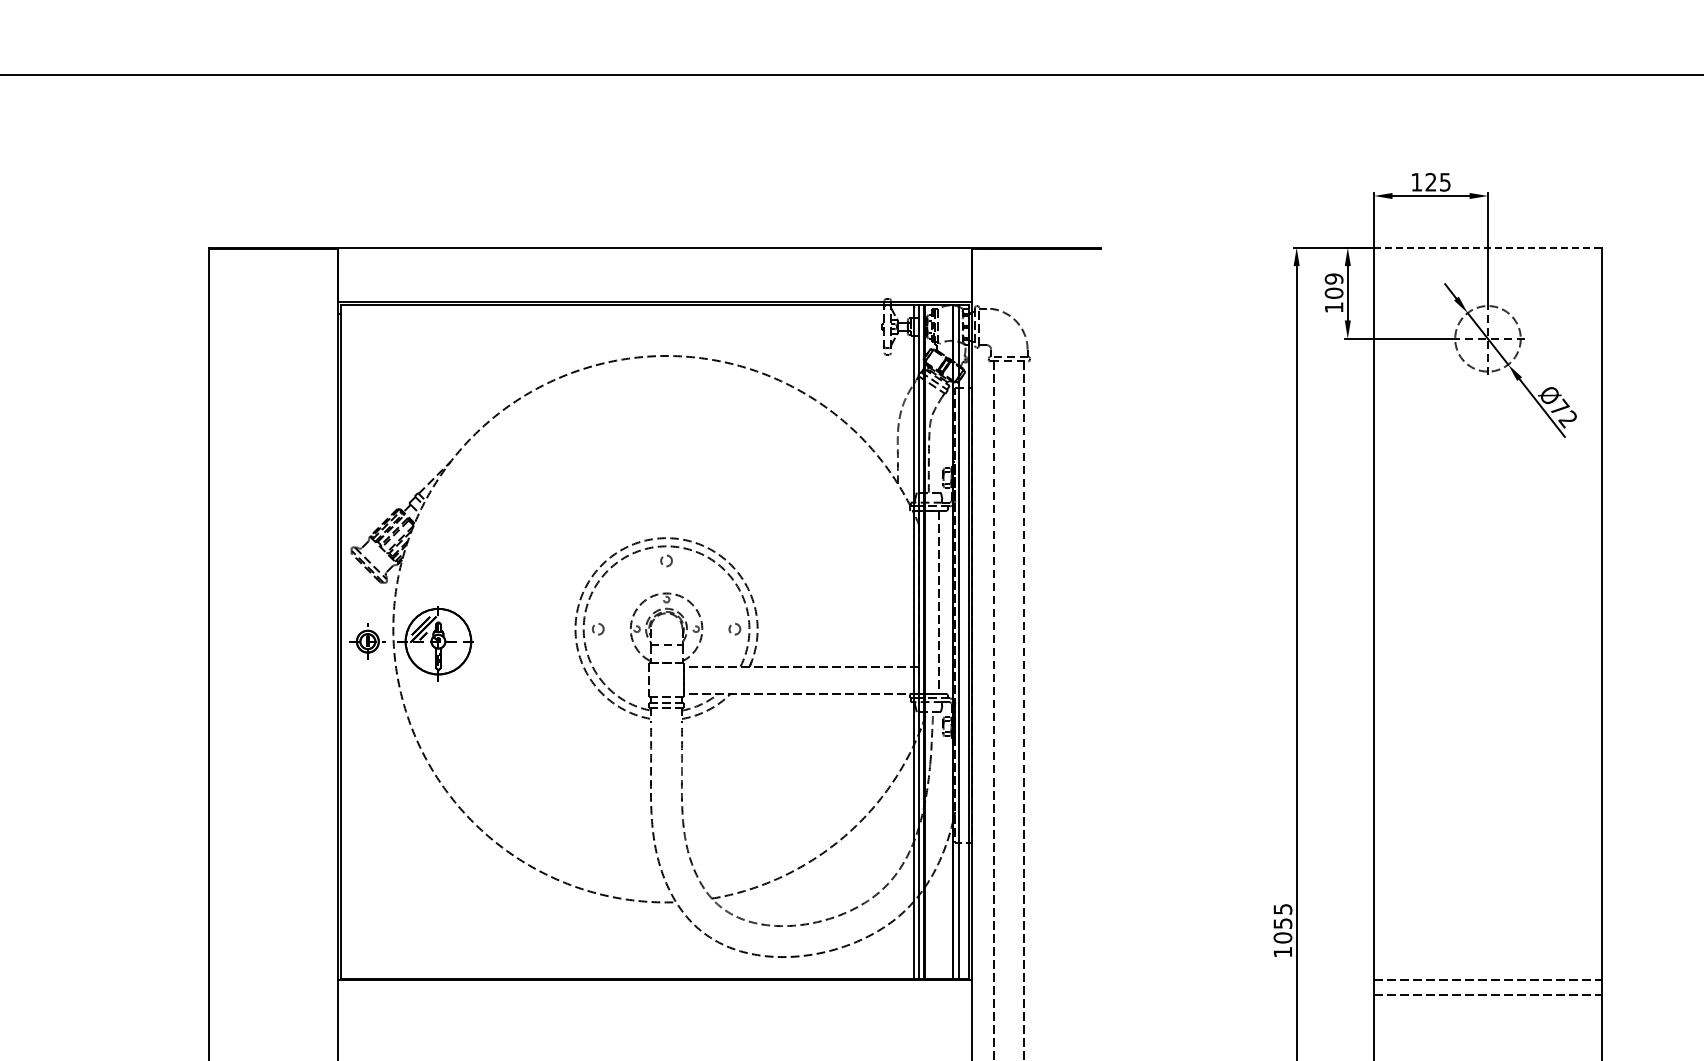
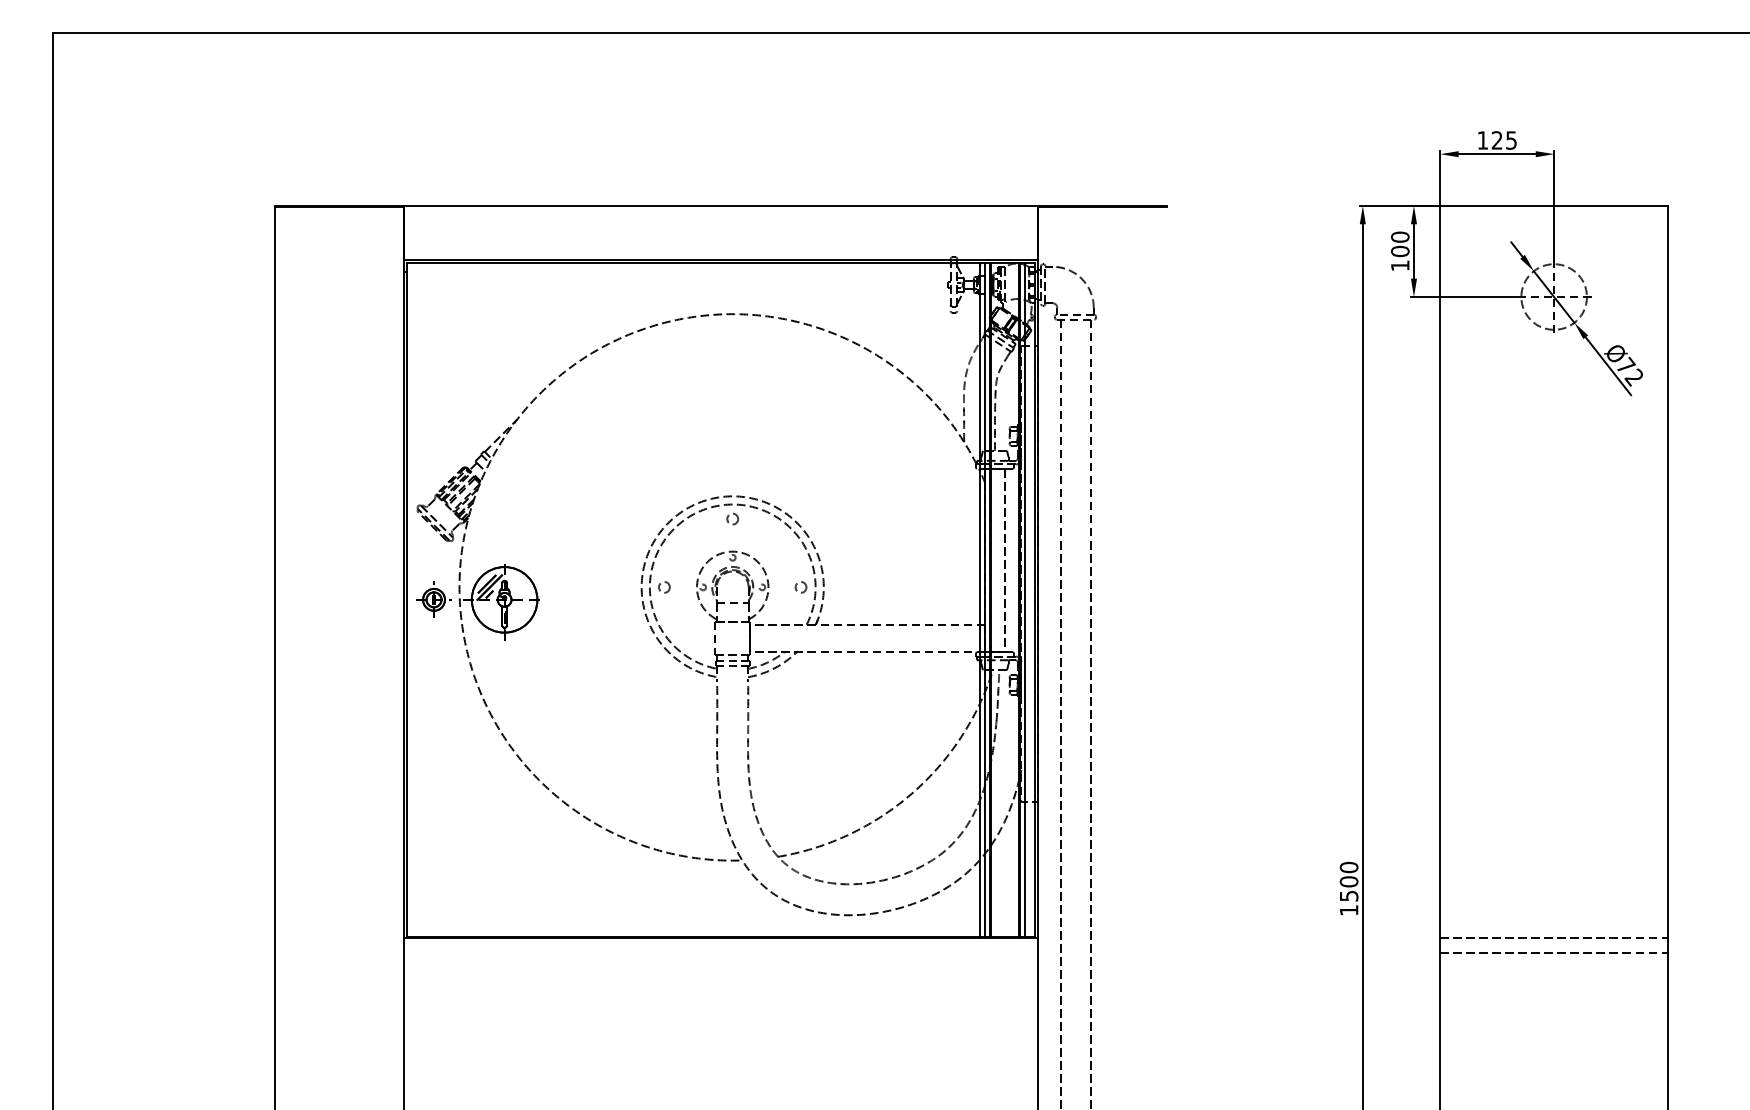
line: (1488, 247) -> (1554, 205), dashed -> solid
text: (1334, 278) -> (1400, 236), 109 -> 100
text: (1282, 923) -> (1348, 881), 1055 -> 1500

